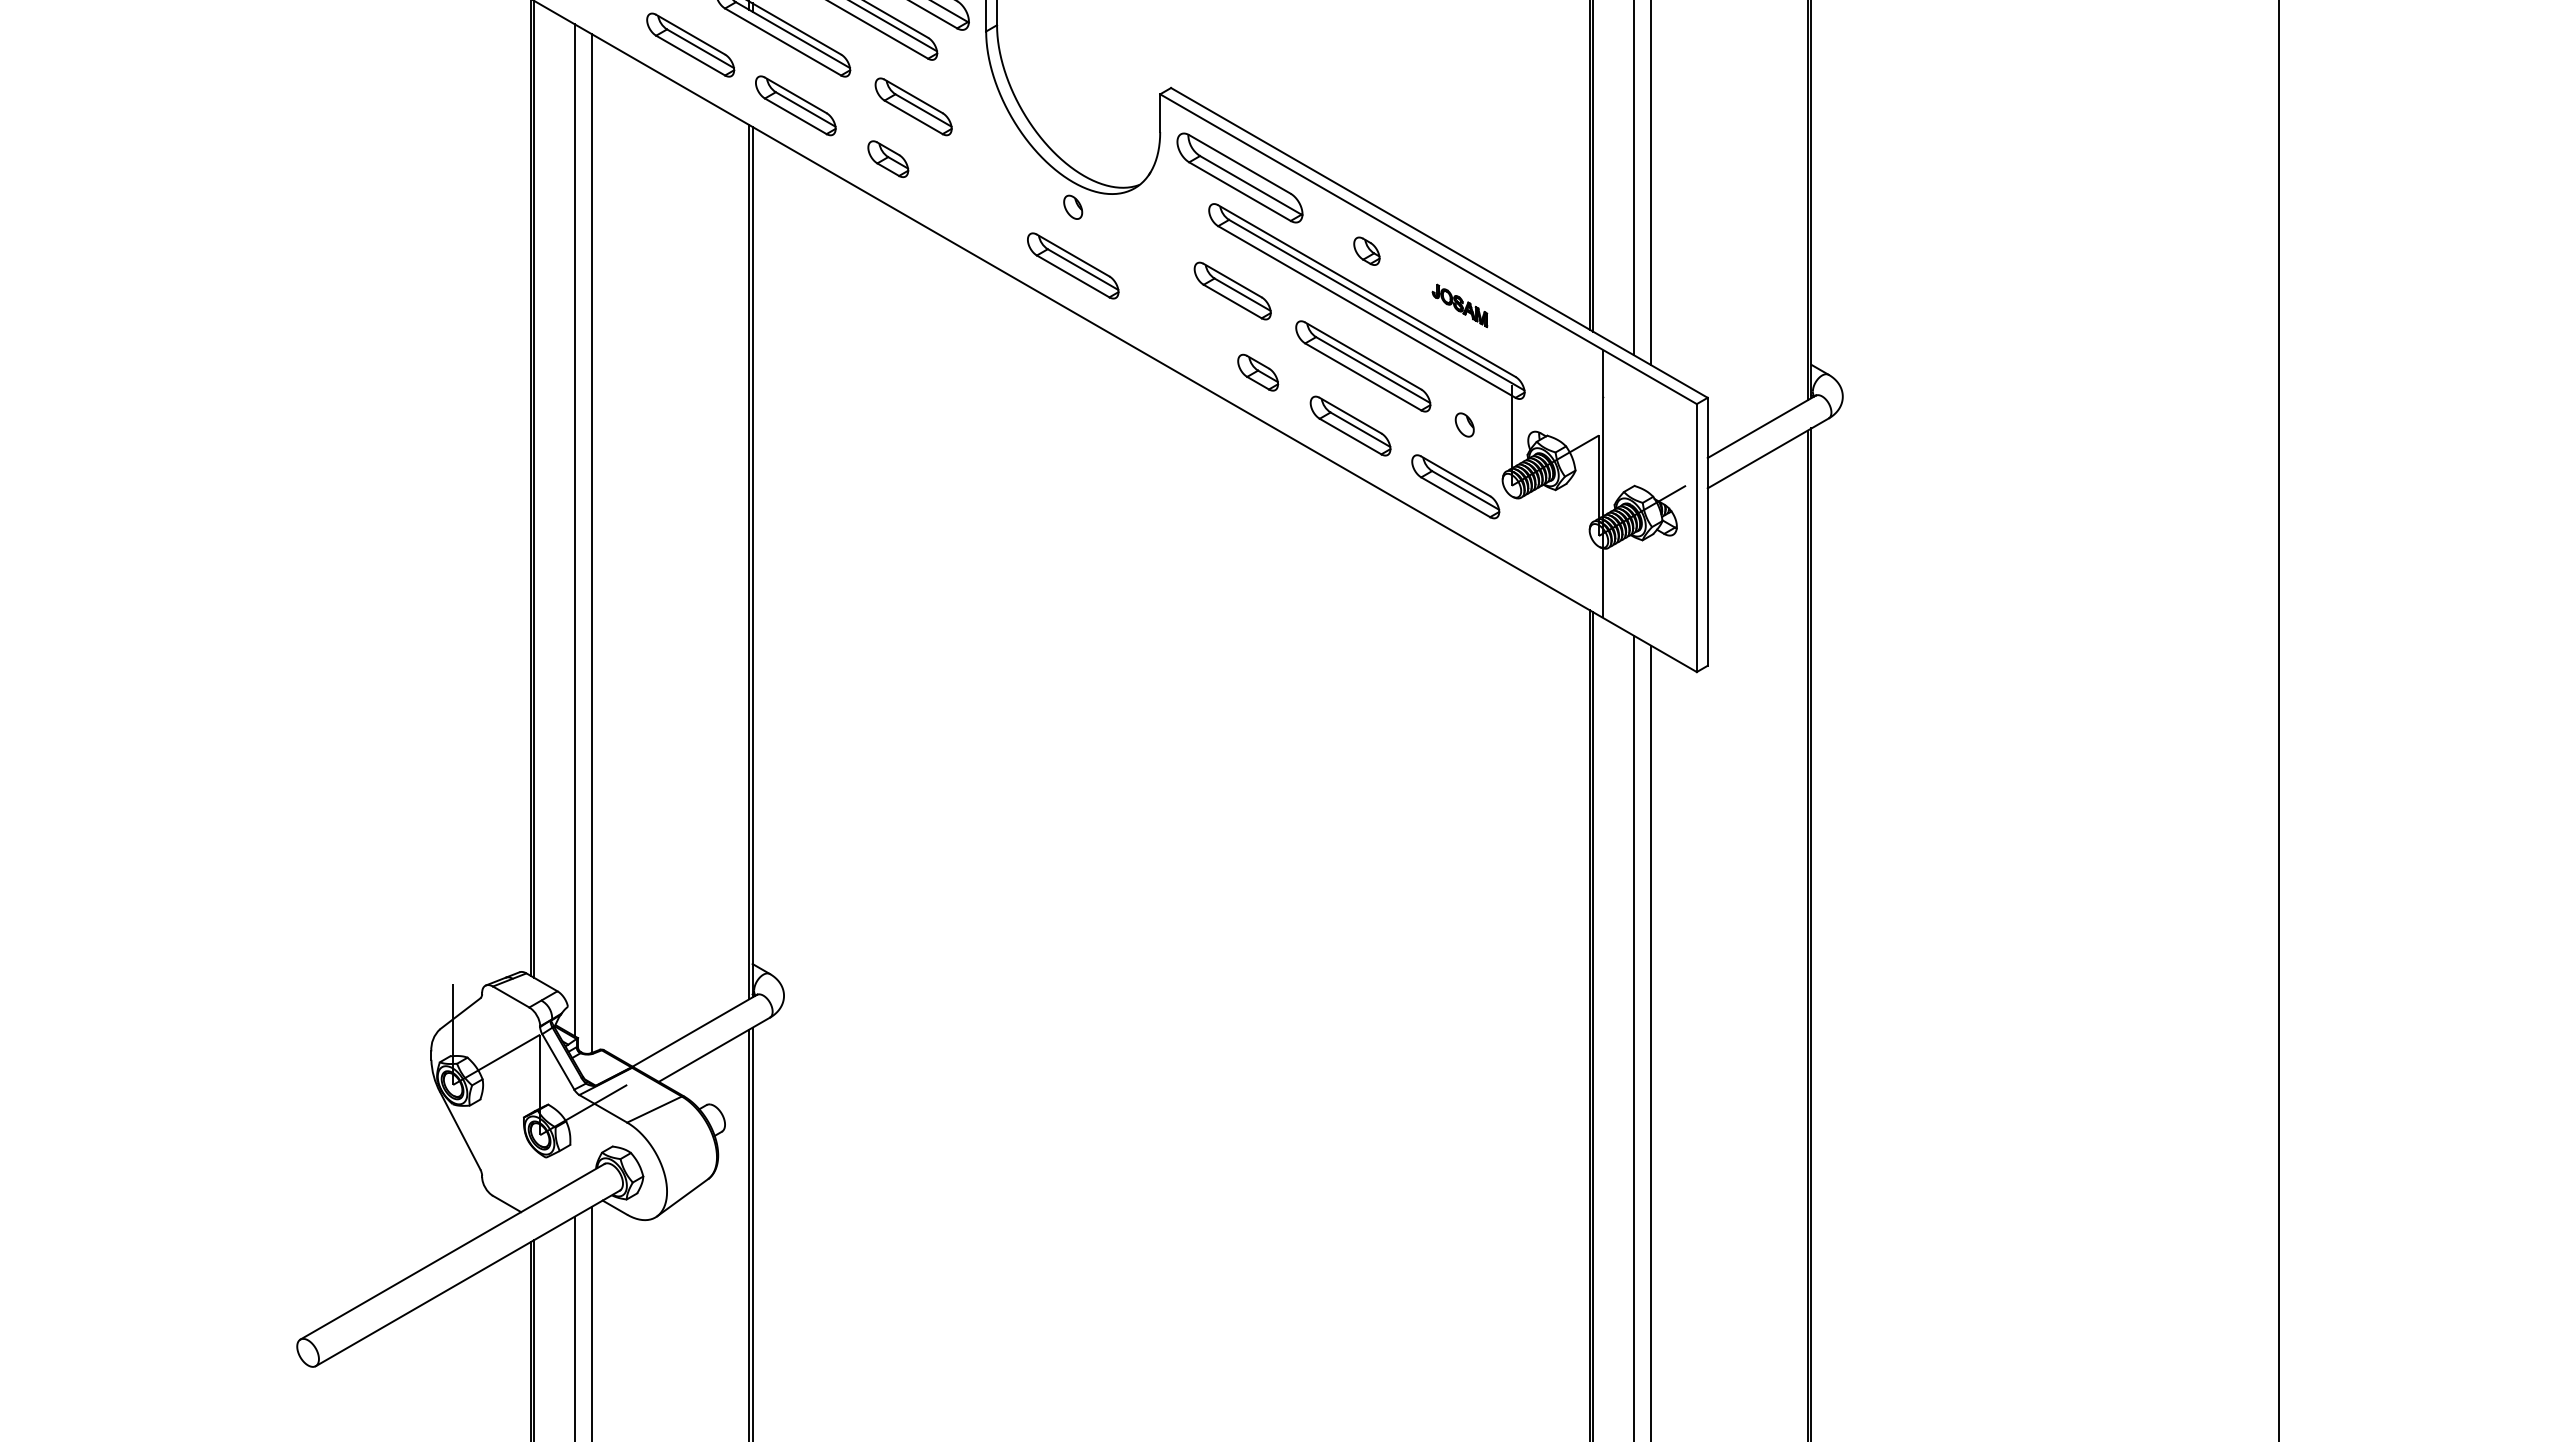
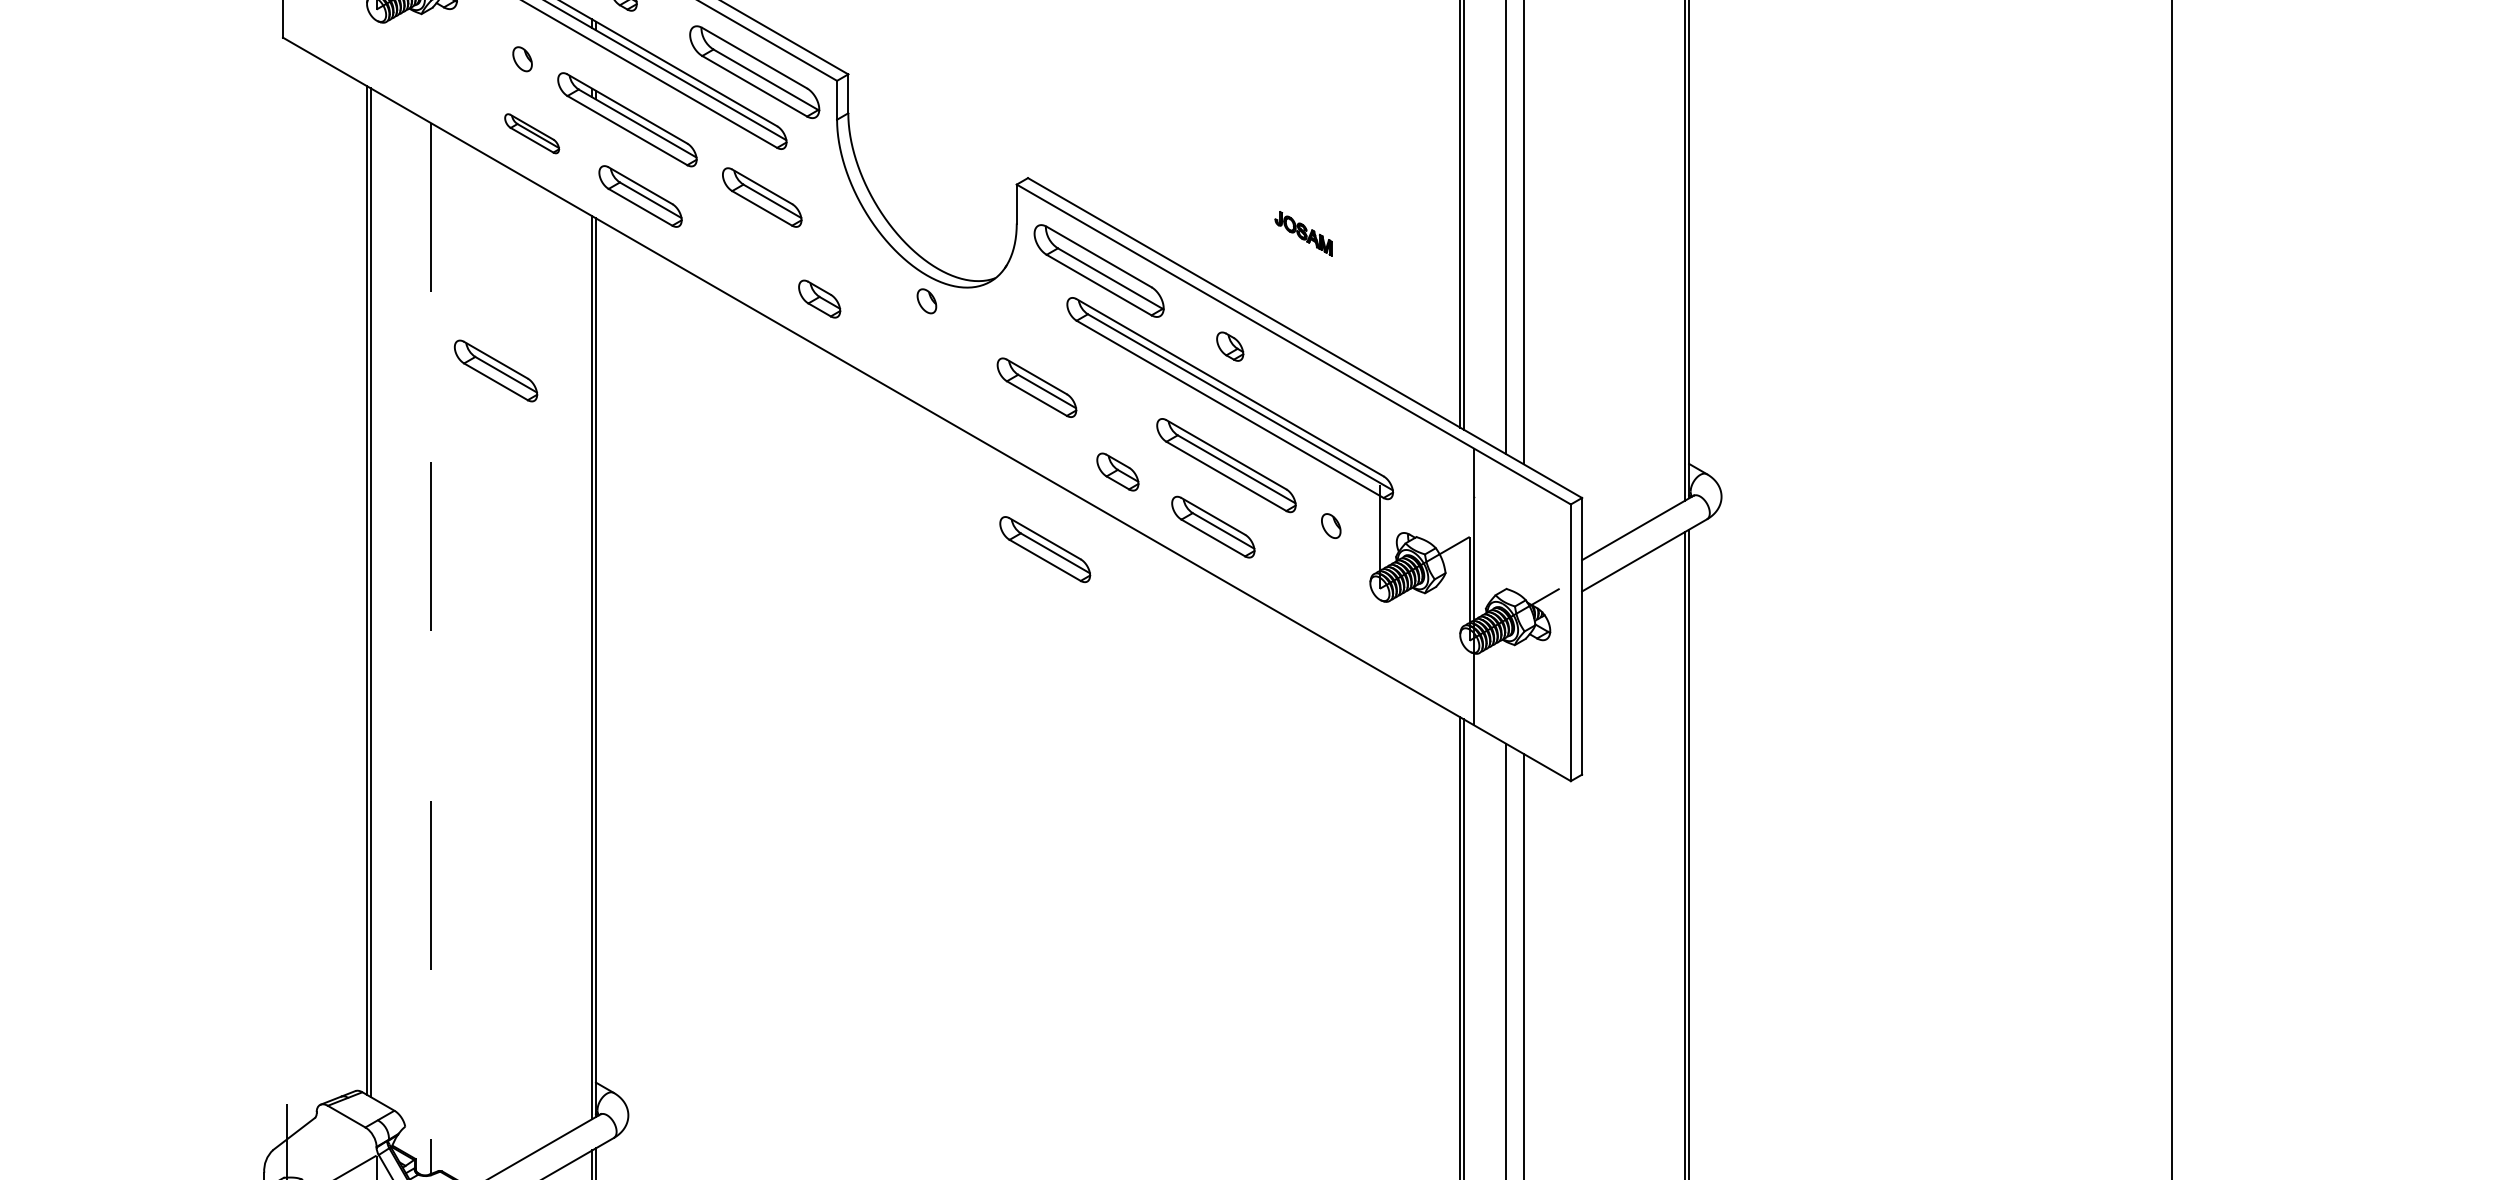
part: (690, 44) -> (531, 133), size x0.6
part: (888, 159) -> (819, 299), moved
part: (1073, 265) -> (927, 361), removed
part: (655, 274) -> (495, 370), added
part: (1232, 290) -> (1036, 387), moved
part: (1459, 305) -> (1303, 233), moved
part: (1455, 486) -> (1044, 549), moved
line: (574, 530) -> (412, 634), removed
line: (592, 544) -> (430, 649), solid -> dashed

